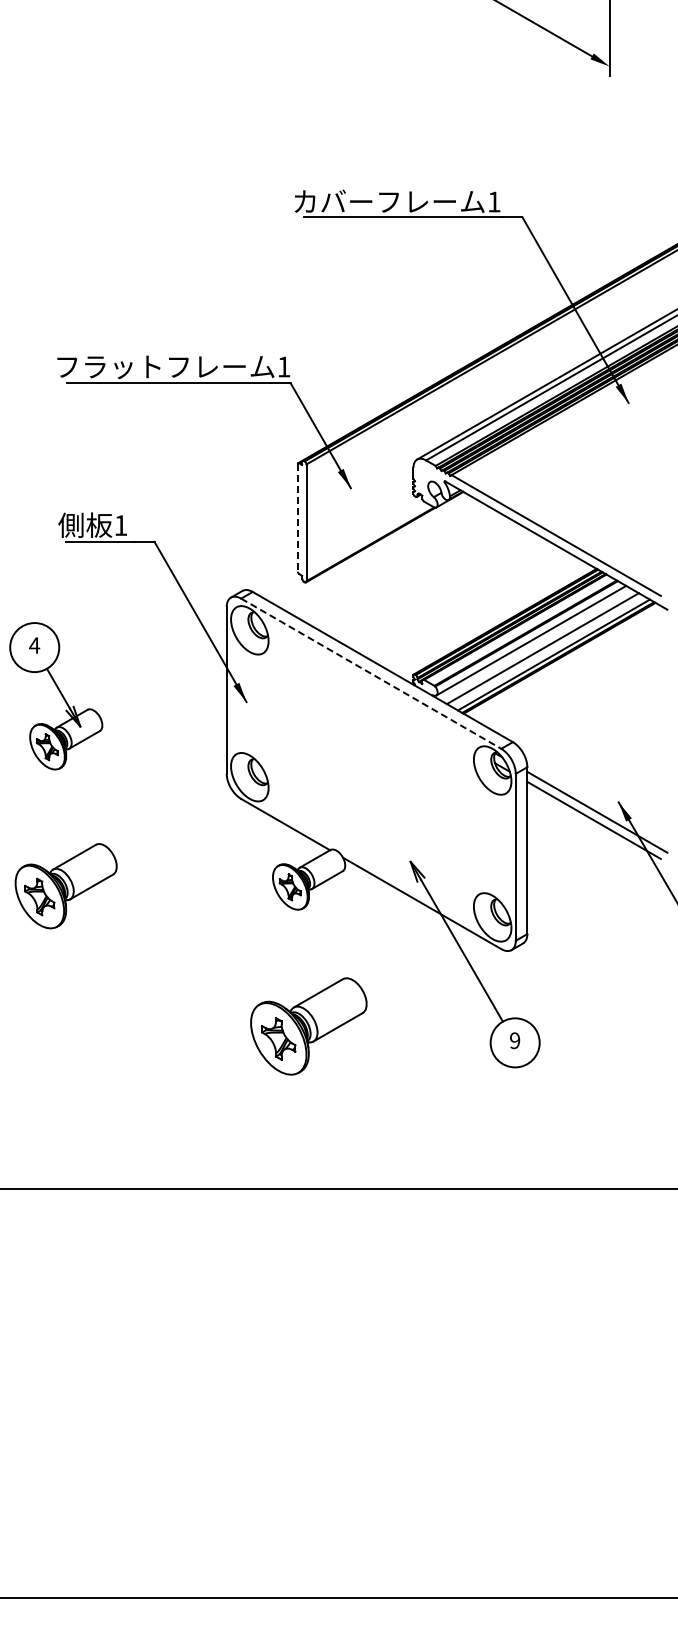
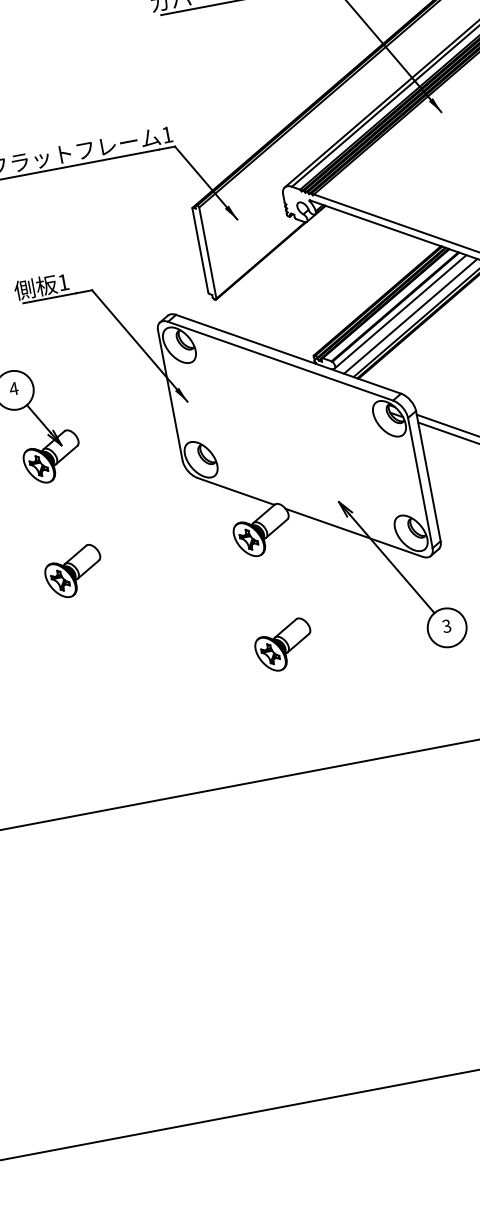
line: (297, 517) -> (200, 250), dashed -> solid
line: (371, 673) -> (280, 360), dashed -> solid
part: (66, 886) -> (74, 572), size x0.71
part: (309, 1026) -> (284, 645), size x0.62
text: (515, 1040) -> (447, 625), 9 -> 3

